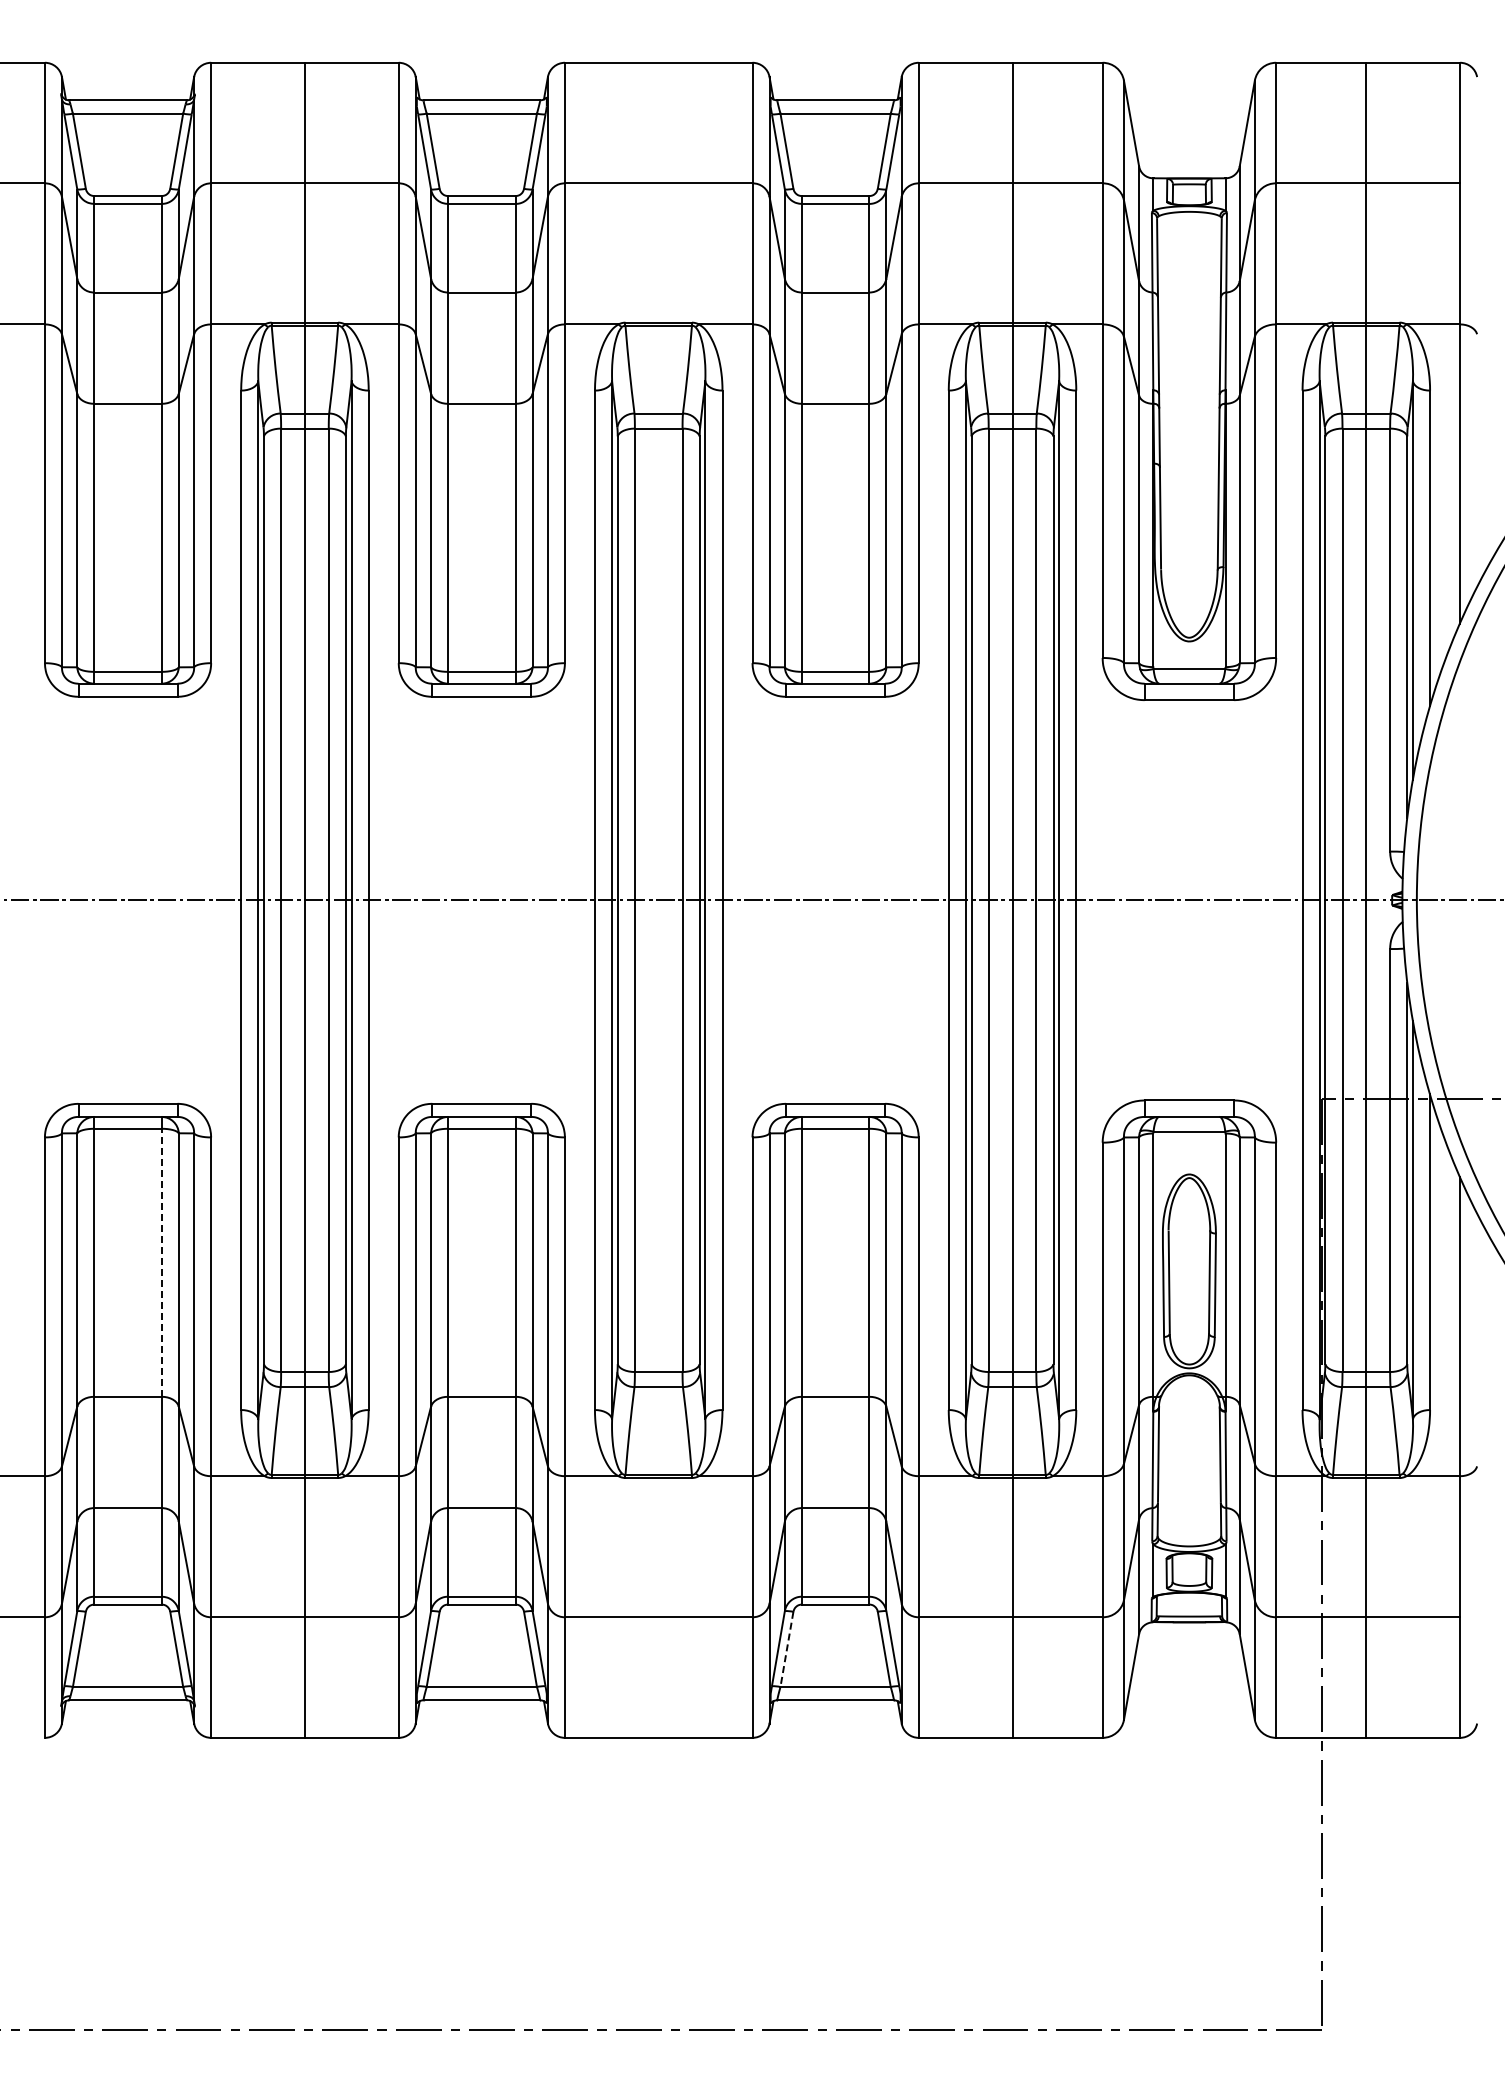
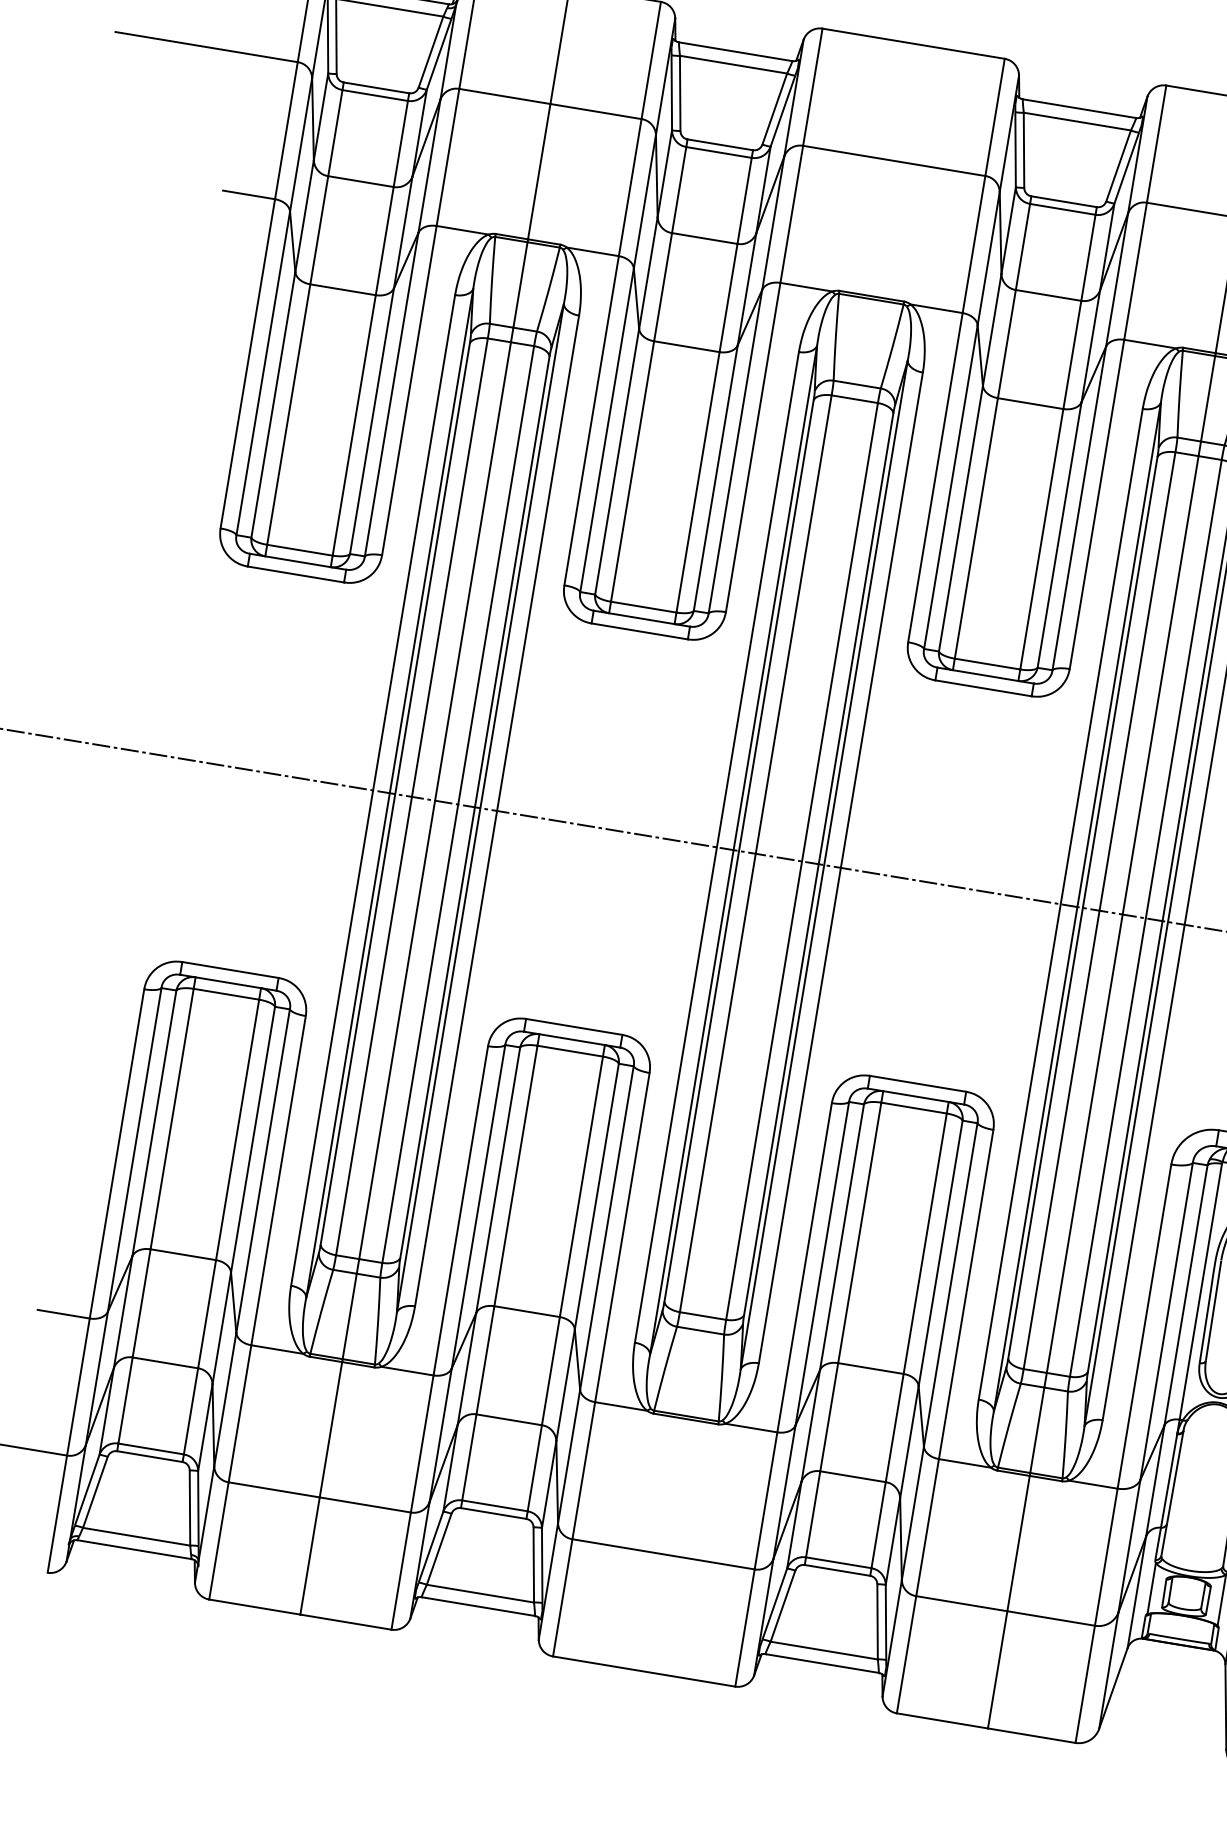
line: (161, 1262) -> (237, 1129), dashed -> solid
line: (786, 1649) -> (782, 1606), dashed -> solid

